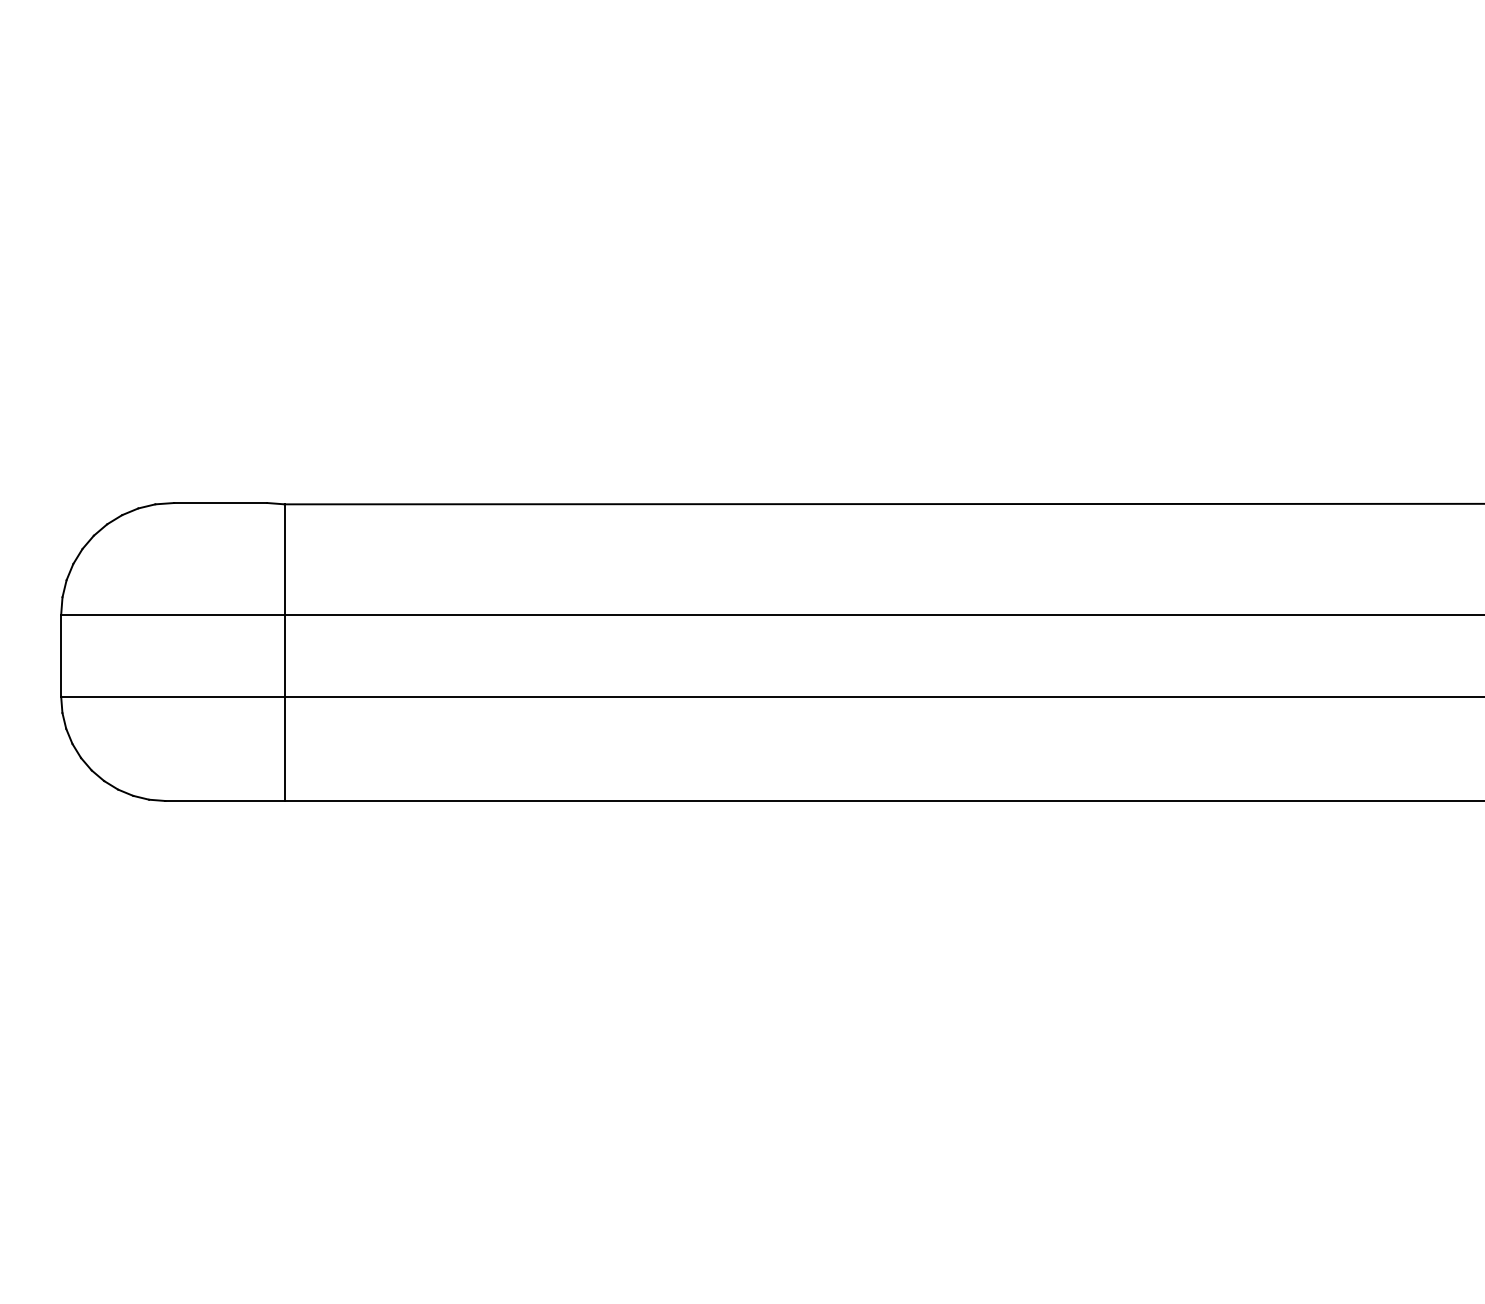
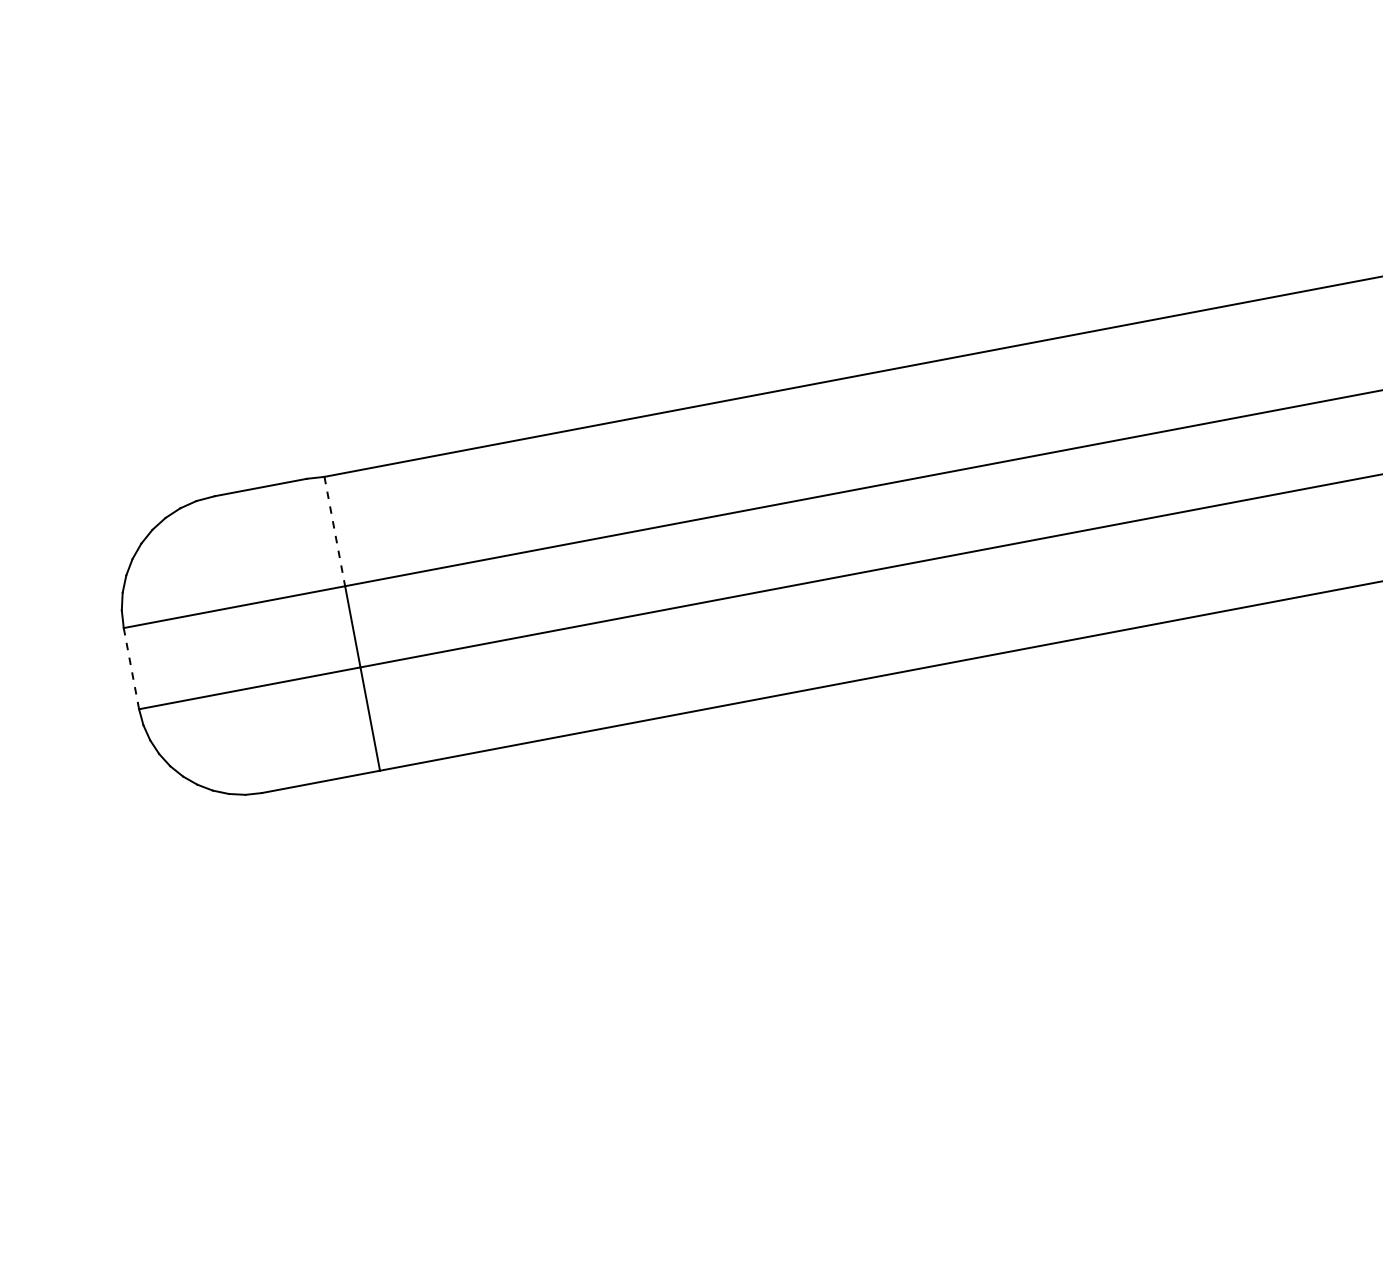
line: (284, 560) -> (334, 532), solid -> dashed
line: (61, 655) -> (131, 668), solid -> dashed

